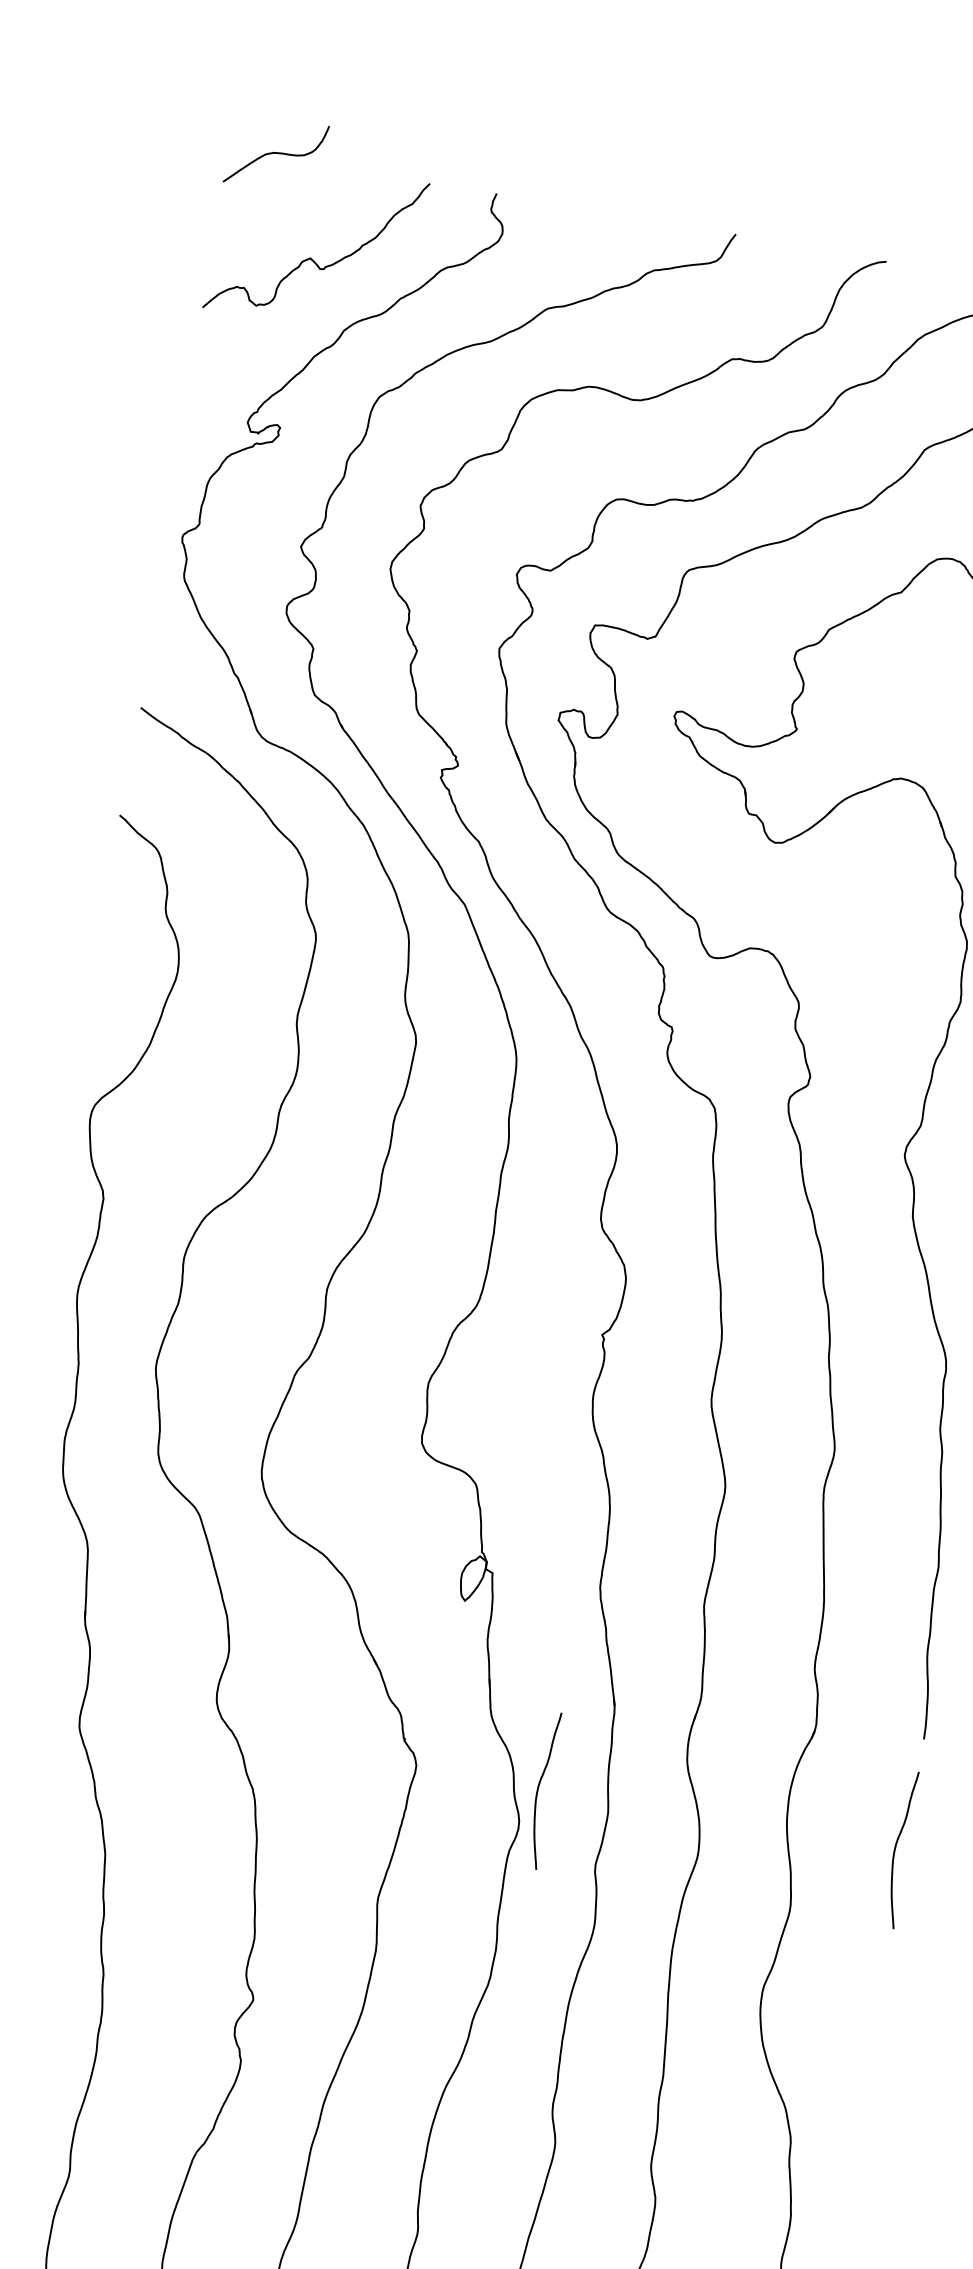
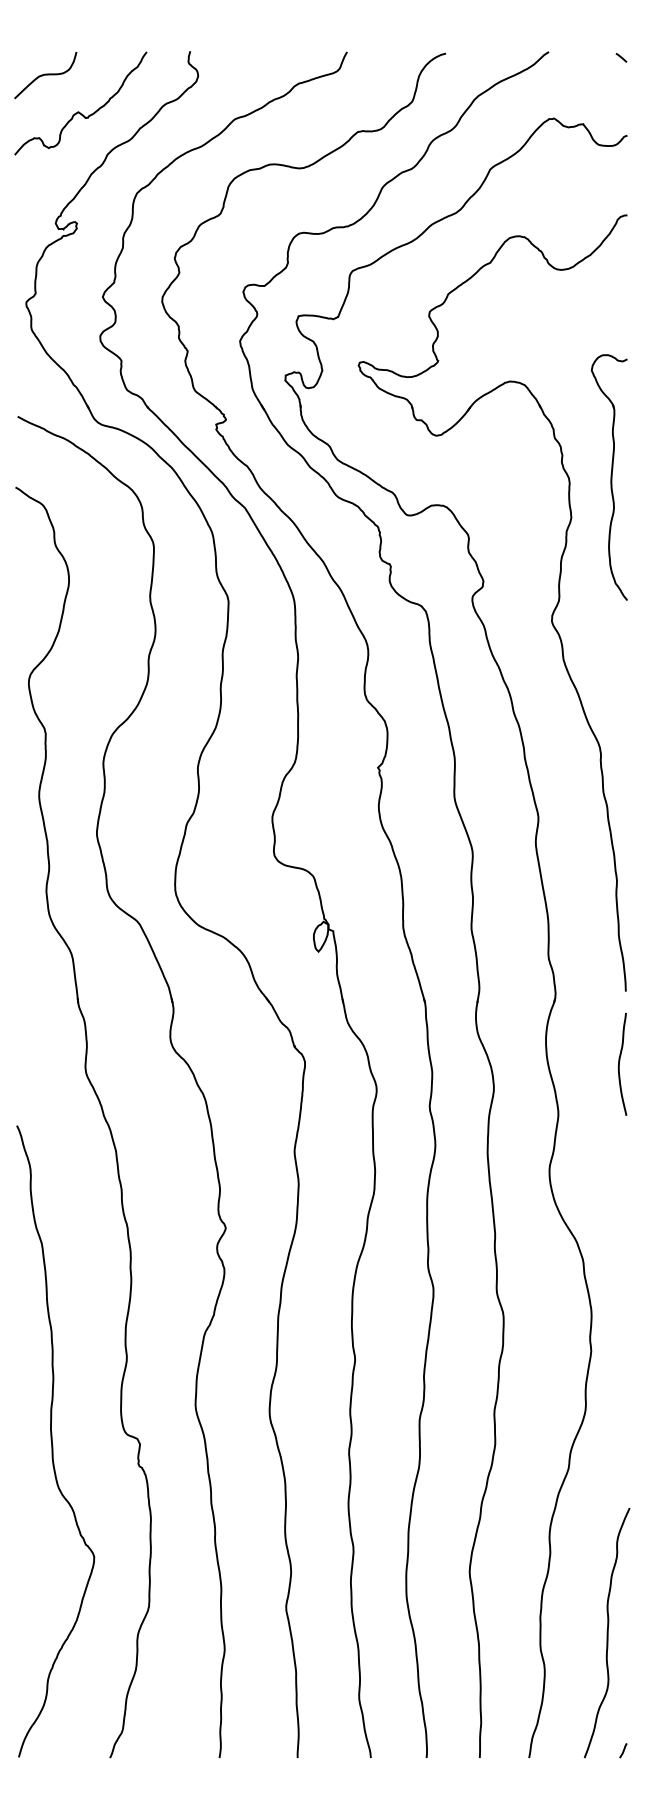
curve: (276, 154) -> (45, 75), moved
curve: (540, 1785) -> (386, 1061), removed

